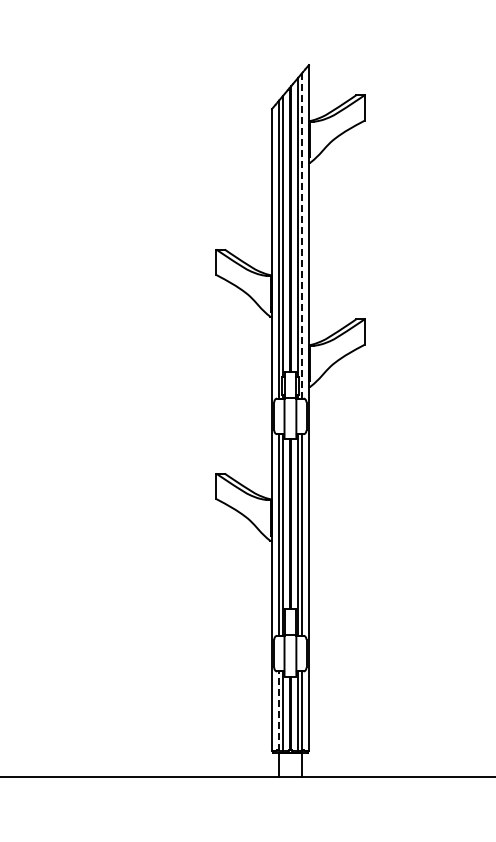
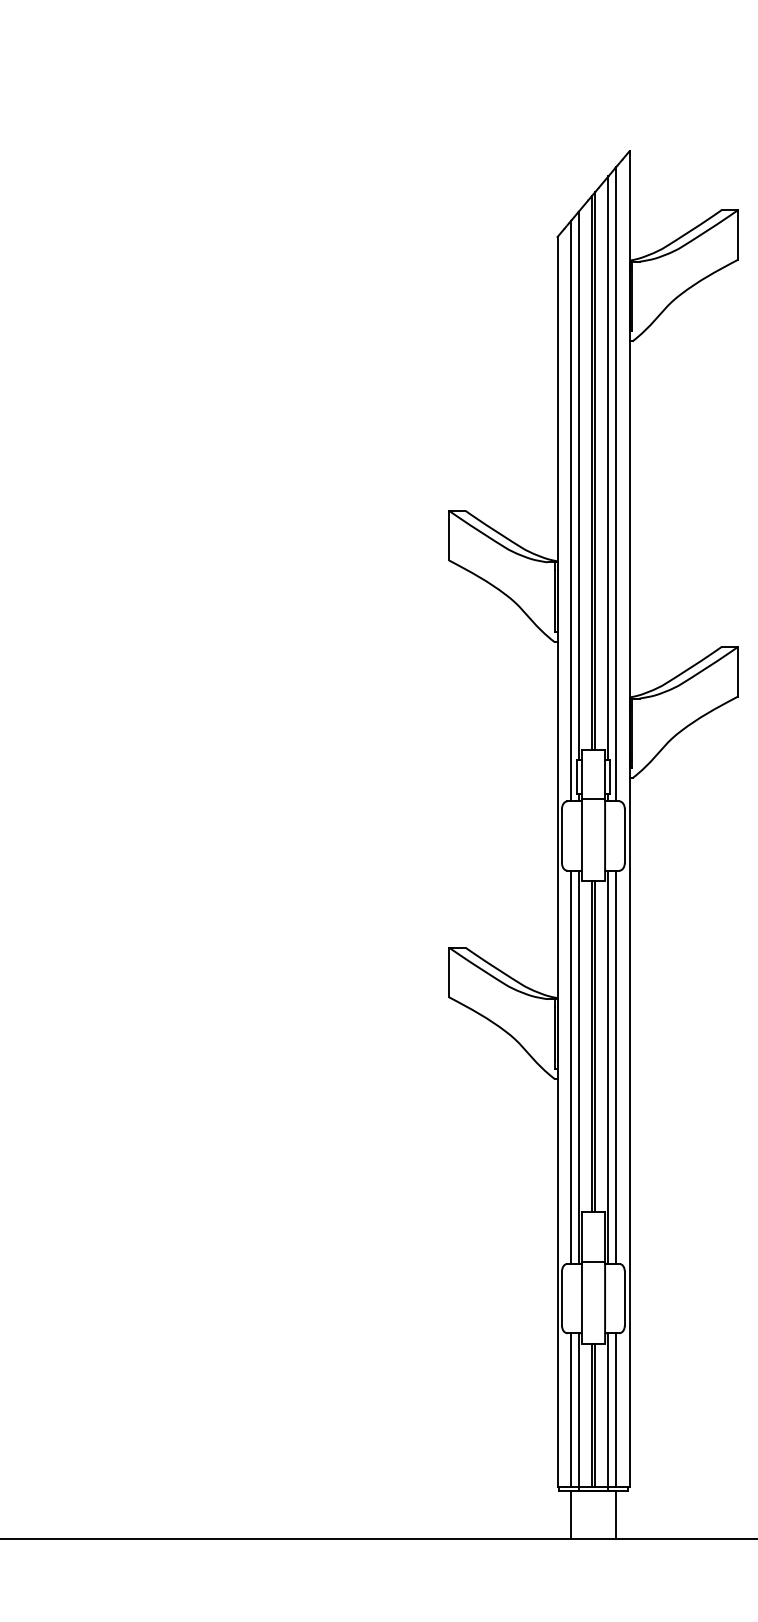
line: (302, 235) -> (617, 483), dashed -> solid
line: (278, 710) -> (570, 1409), dashed -> solid

